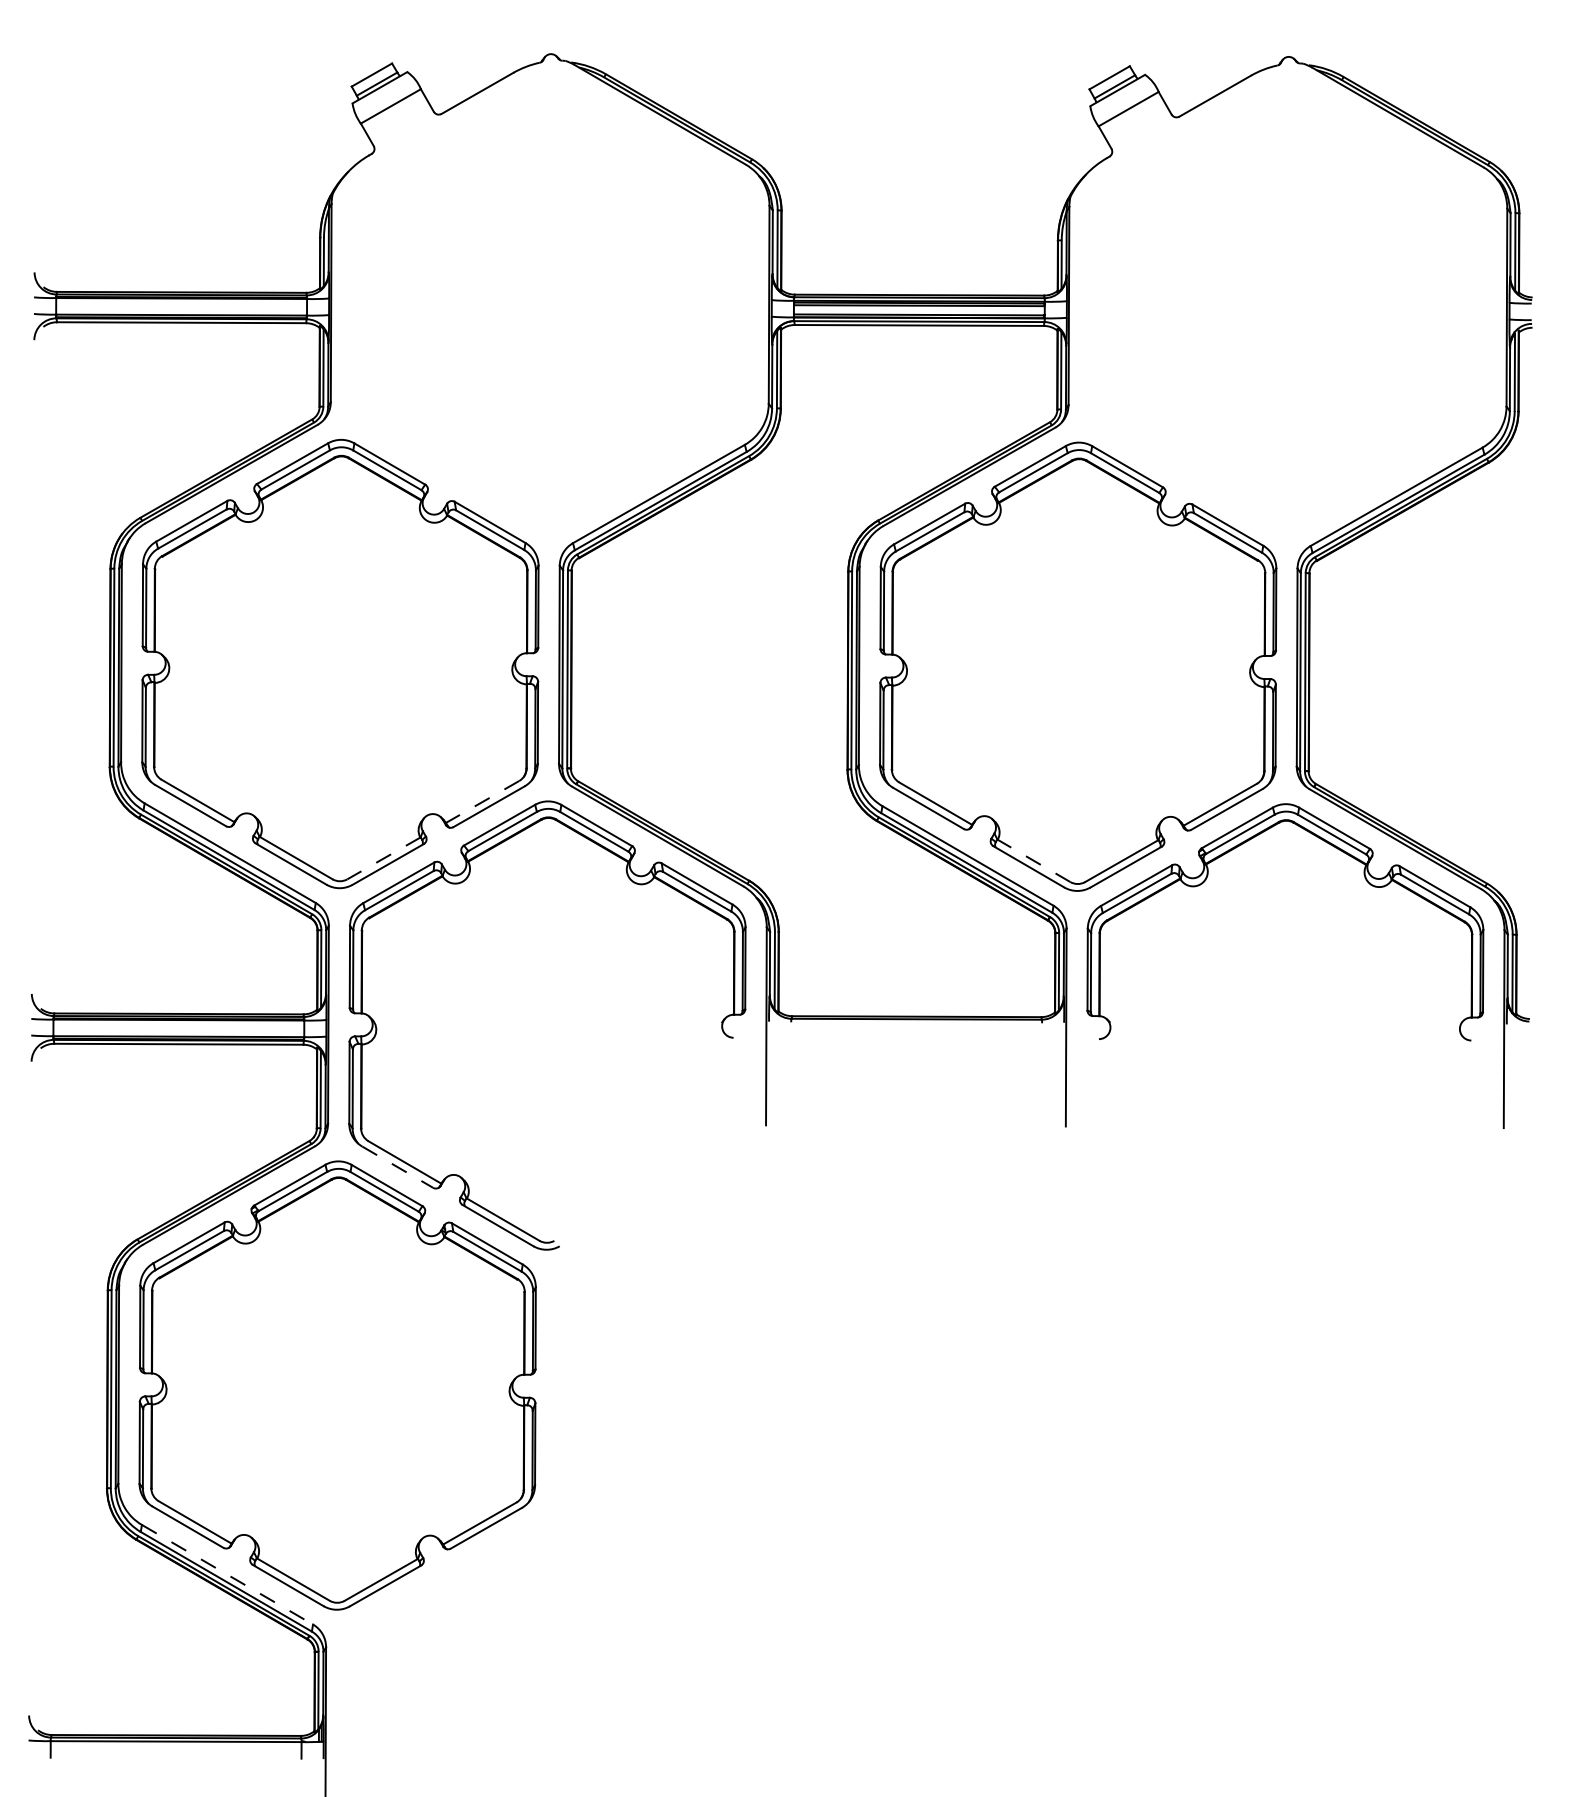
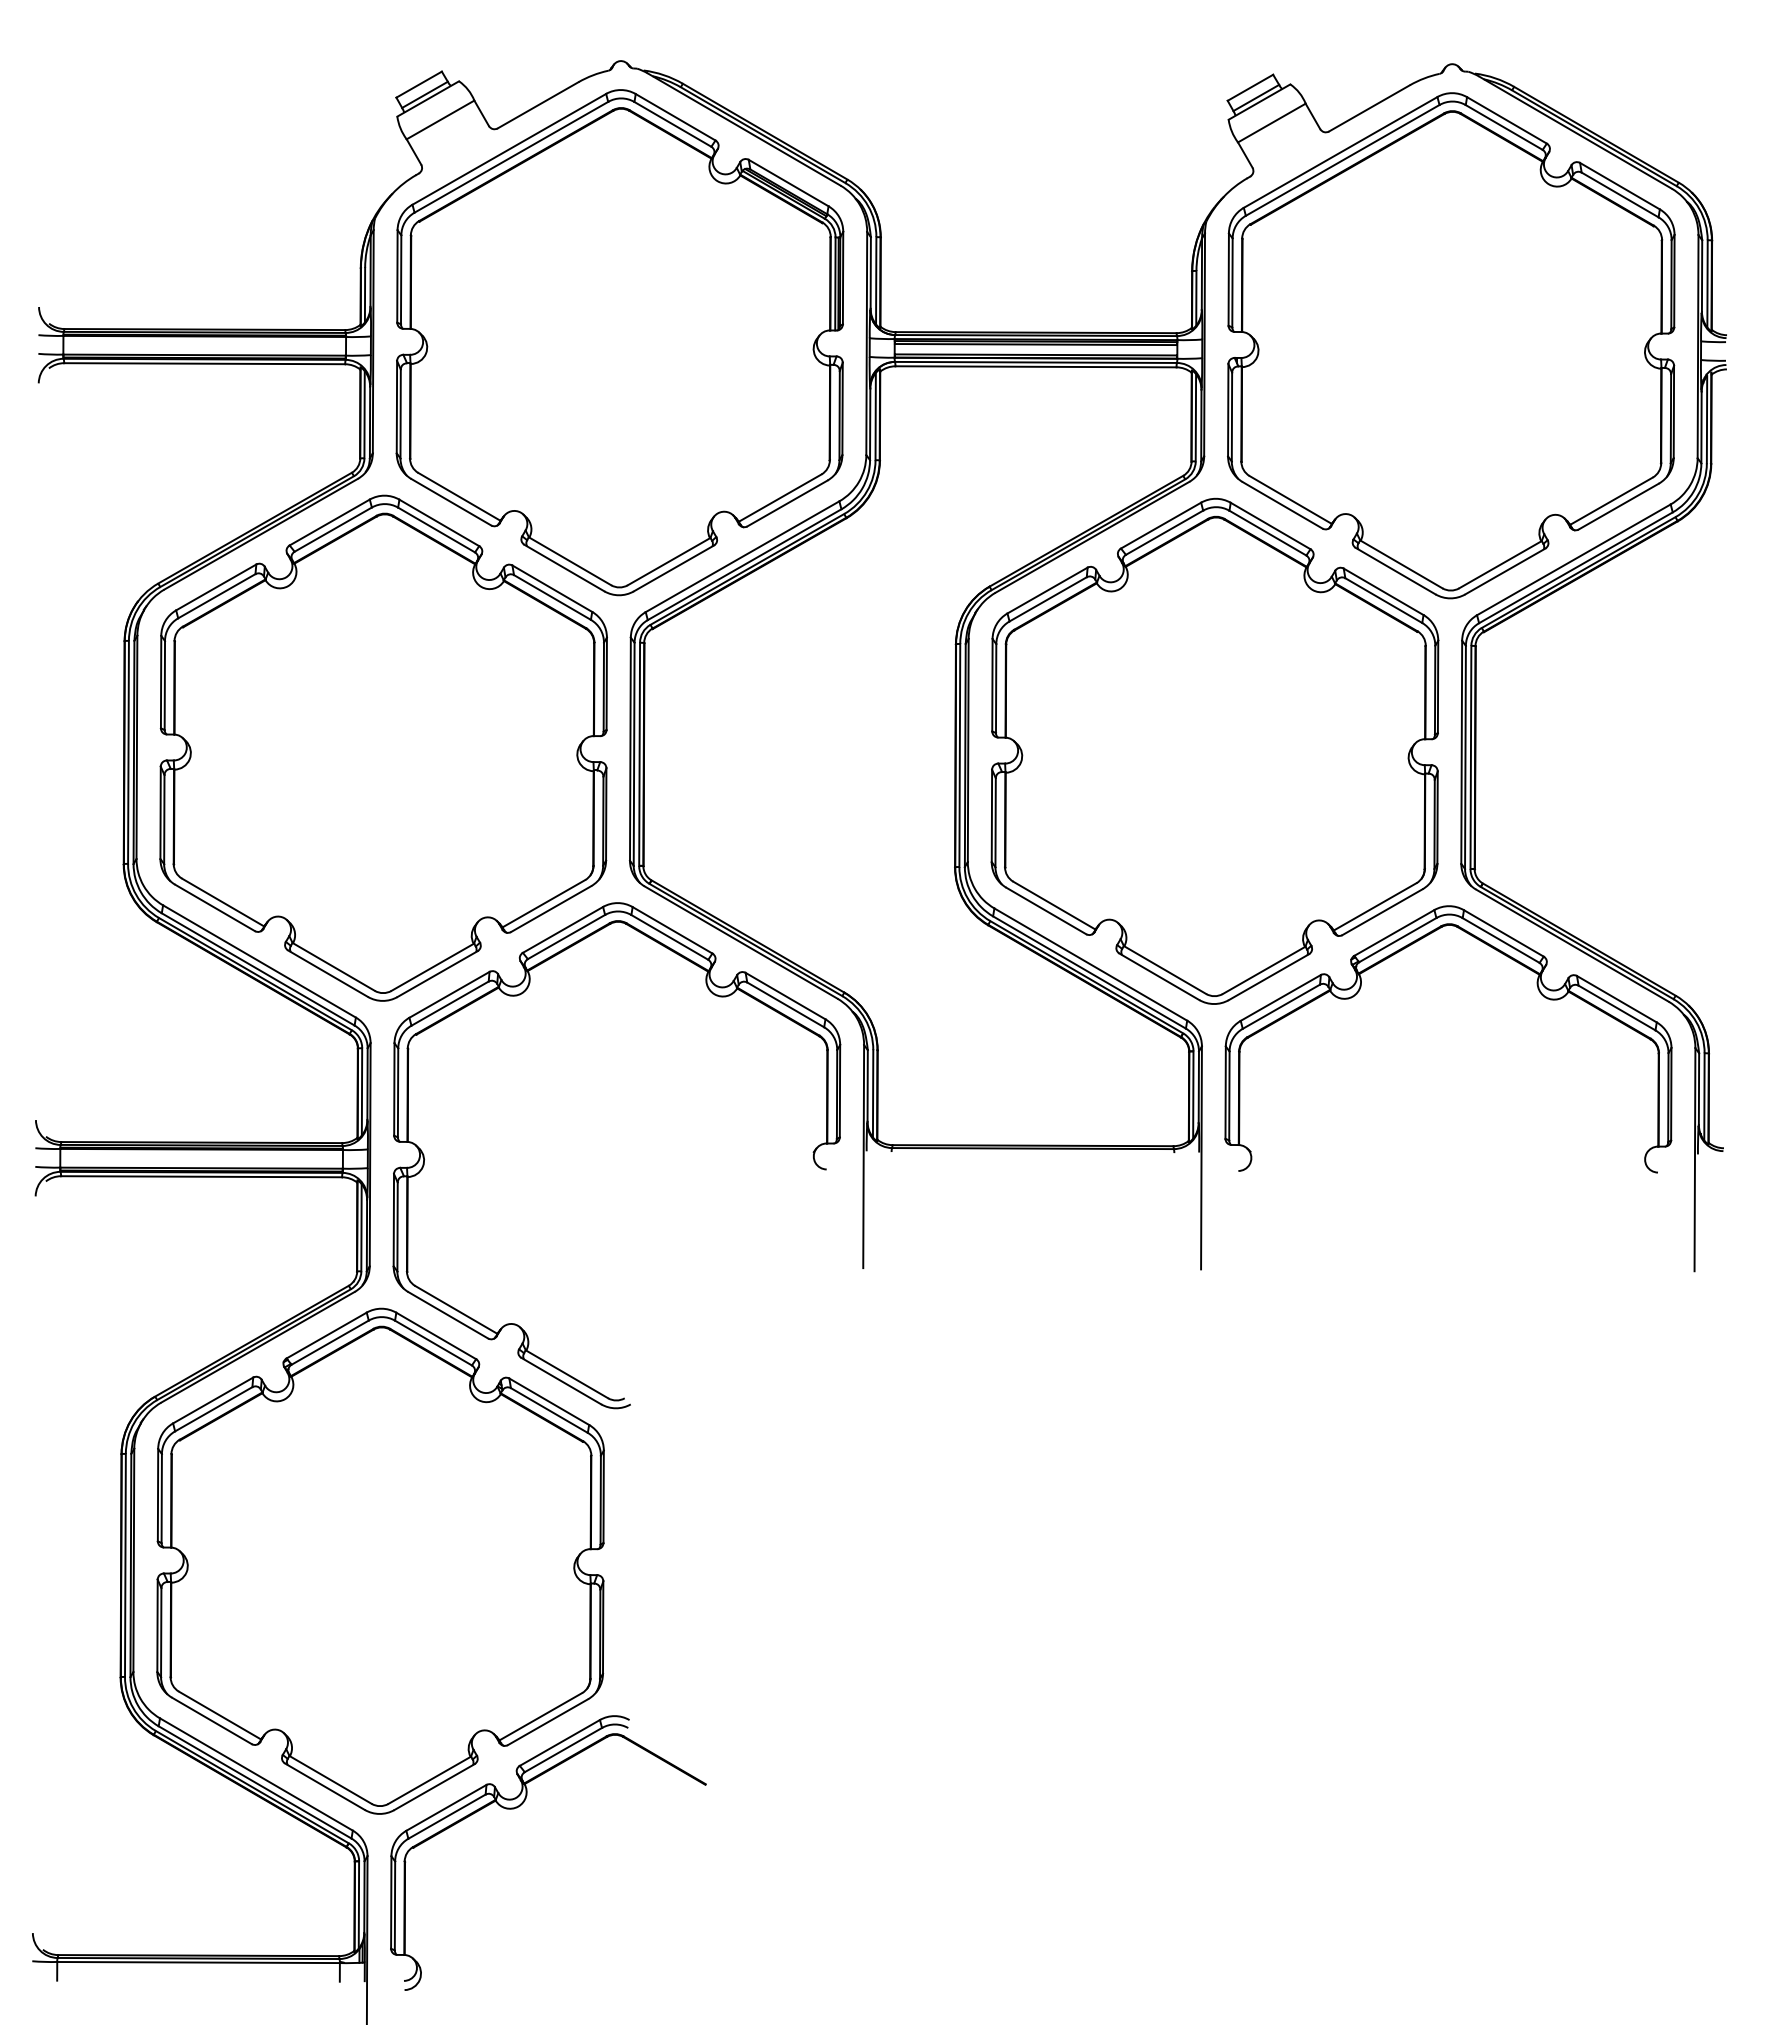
part: (550, 304) -> (620, 343), added
part: (1287, 306) -> (1450, 345), added
line: (482, 802) -> (543, 904), dashed -> solid
line: (383, 858) -> (432, 967), dashed -> solid
line: (1033, 860) -> (1164, 969), dashed -> solid
line: (397, 1167) -> (447, 1315), dashed -> solid
line: (227, 1574) -> (256, 1774), dashed -> solid
part: (461, 1603) -> (520, 1806), added

